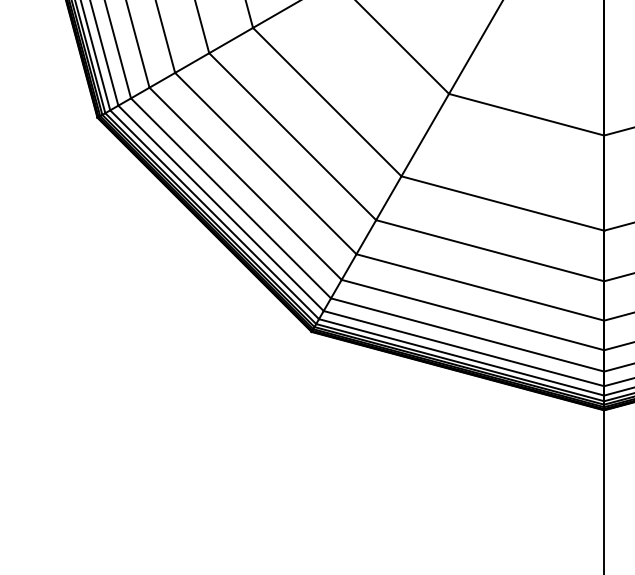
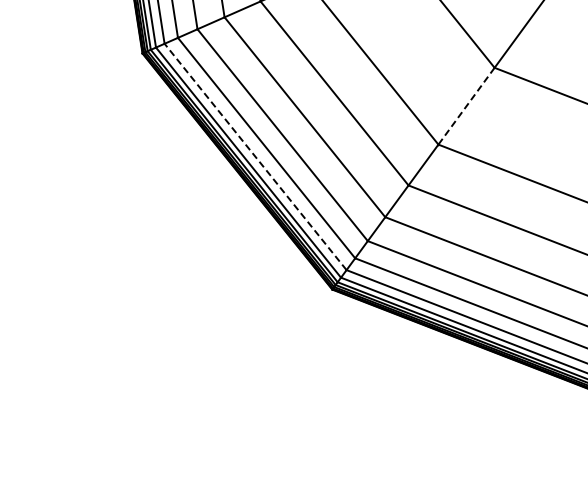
line: (425, 135) -> (466, 106), solid -> dashed
line: (220, 208) -> (255, 157), solid -> dashed

